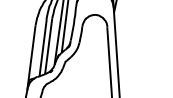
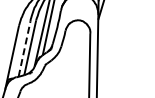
line: (43, 47) -> (25, 48), solid -> dashed

